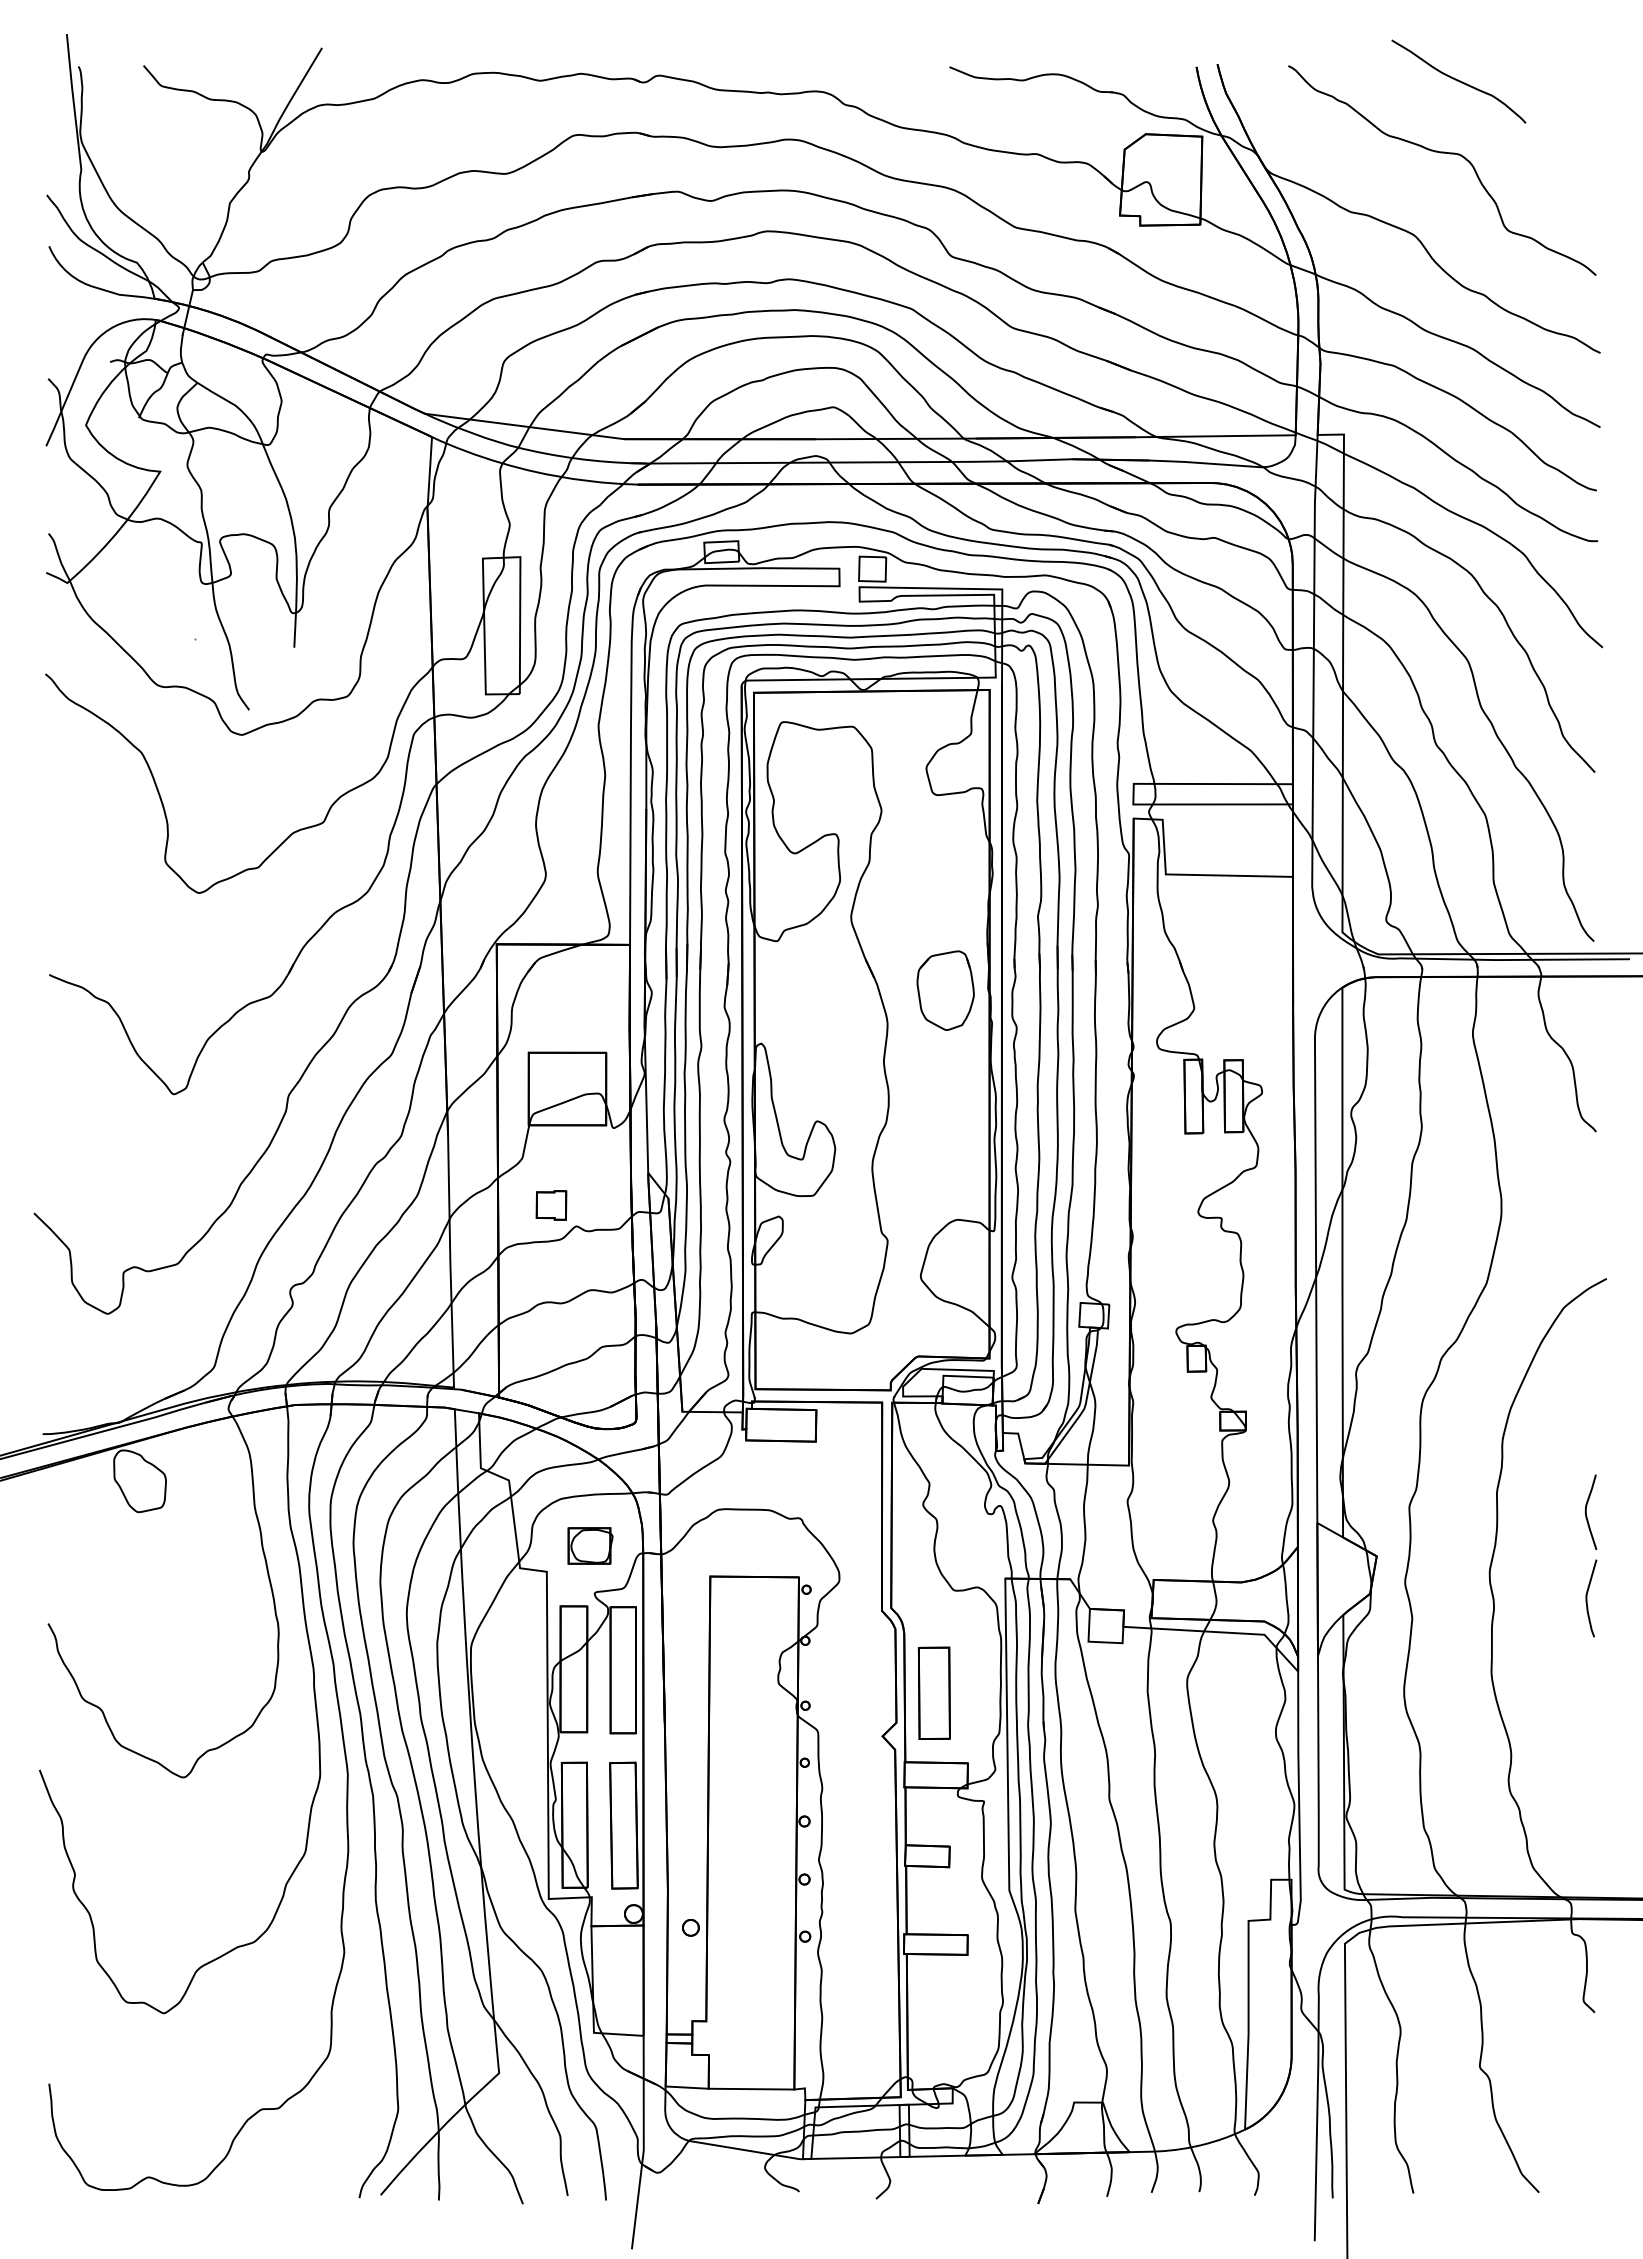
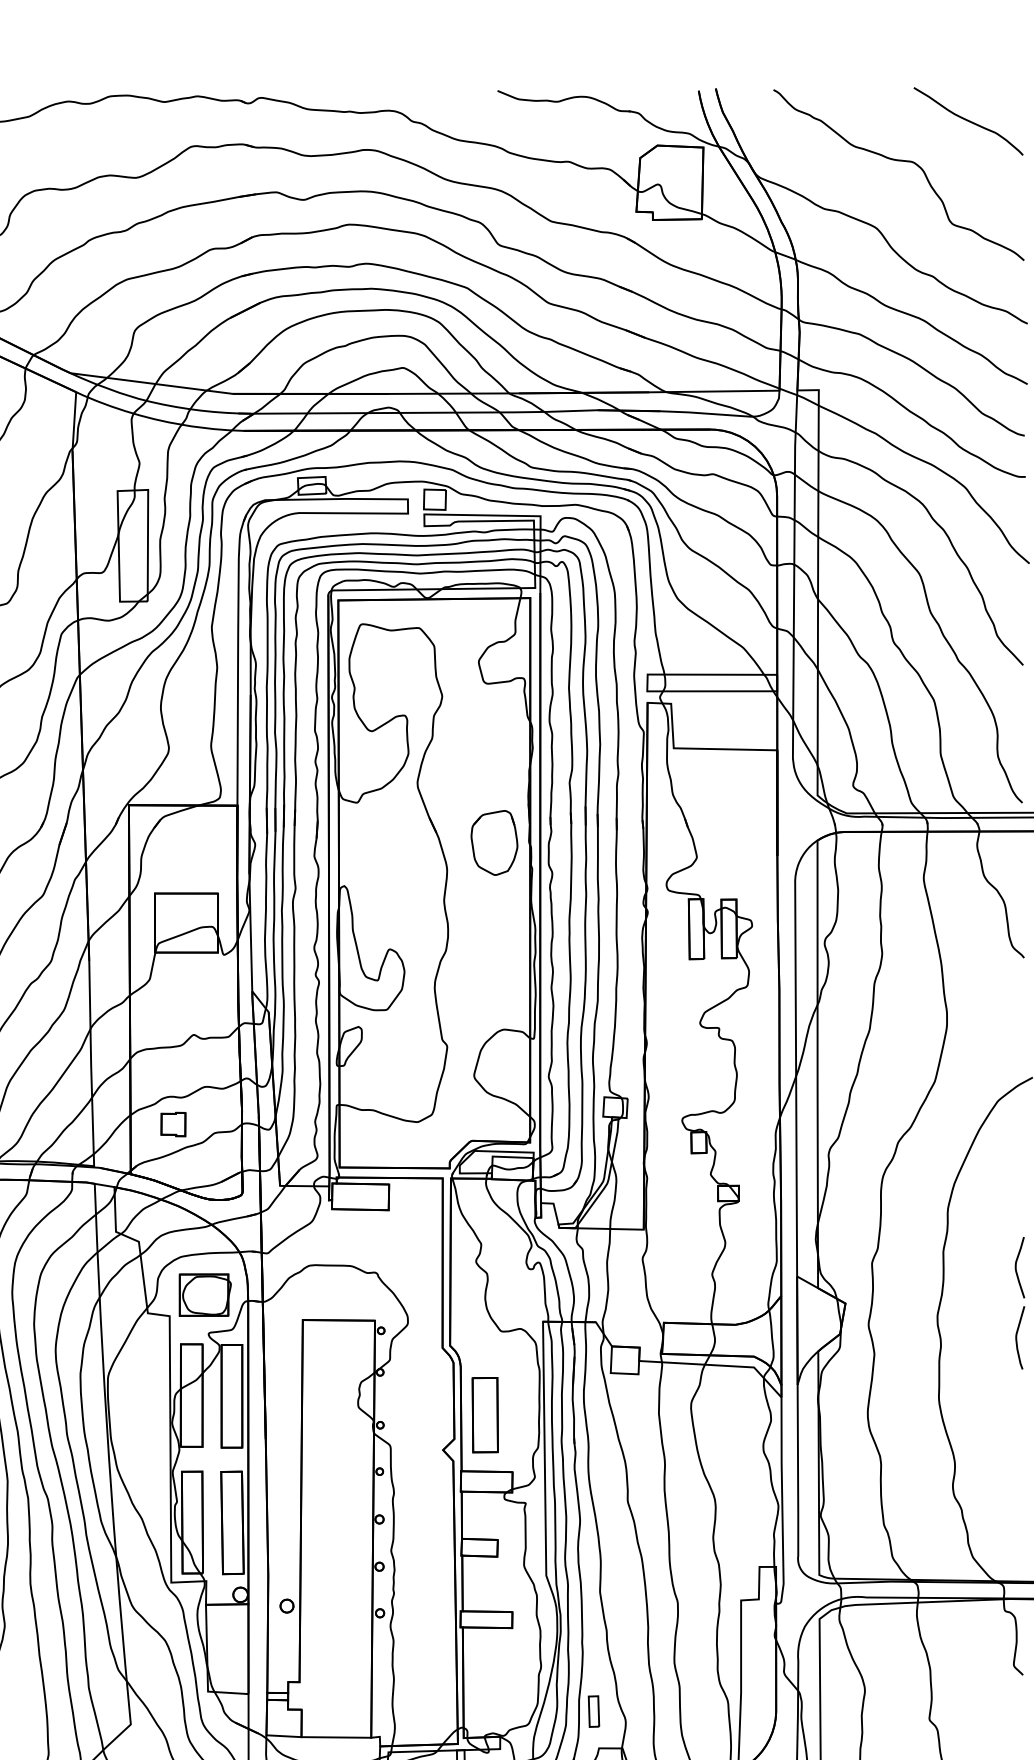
curve: (1458, 81) -> (968, 121), moved
part: (551, 1205) -> (173, 1124), moved
part: (590, 1545) -> (205, 1294), size x1.43
part: (1067, 2057) -> (593, 1711), added

